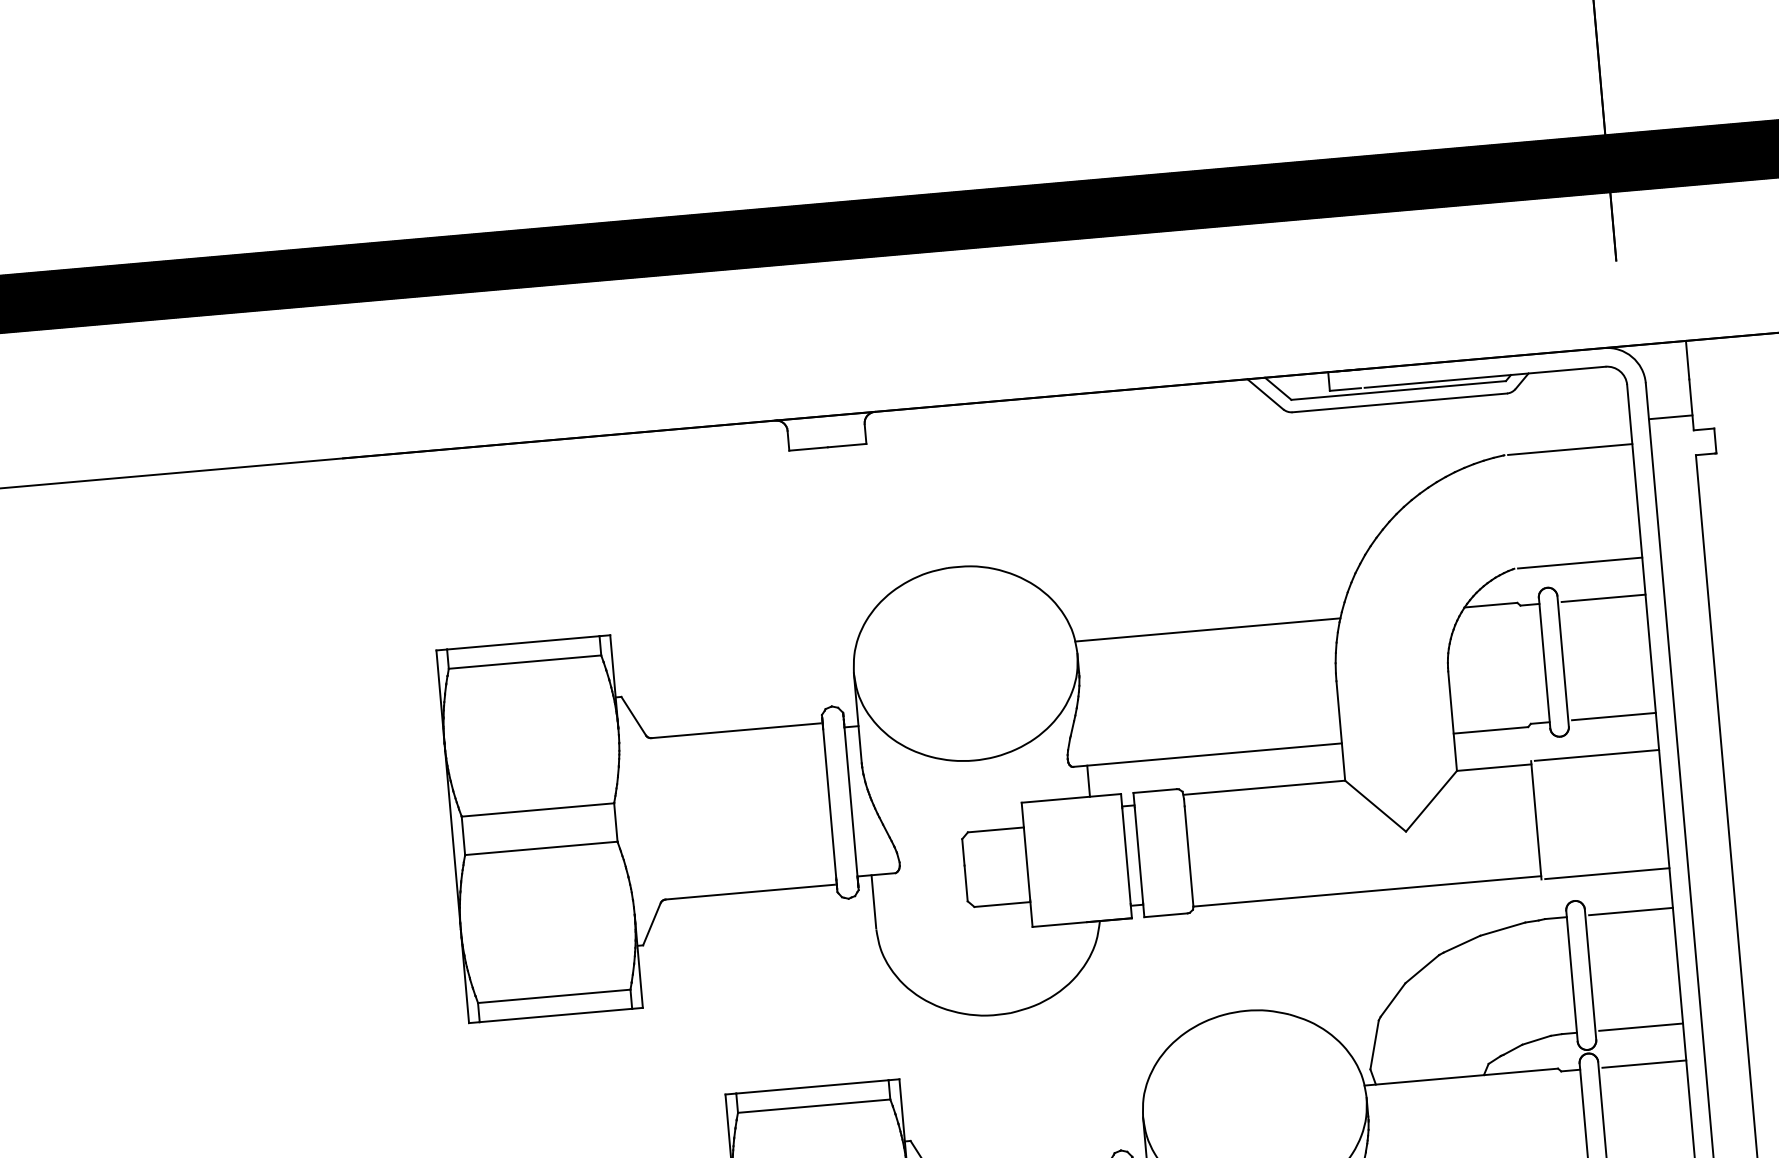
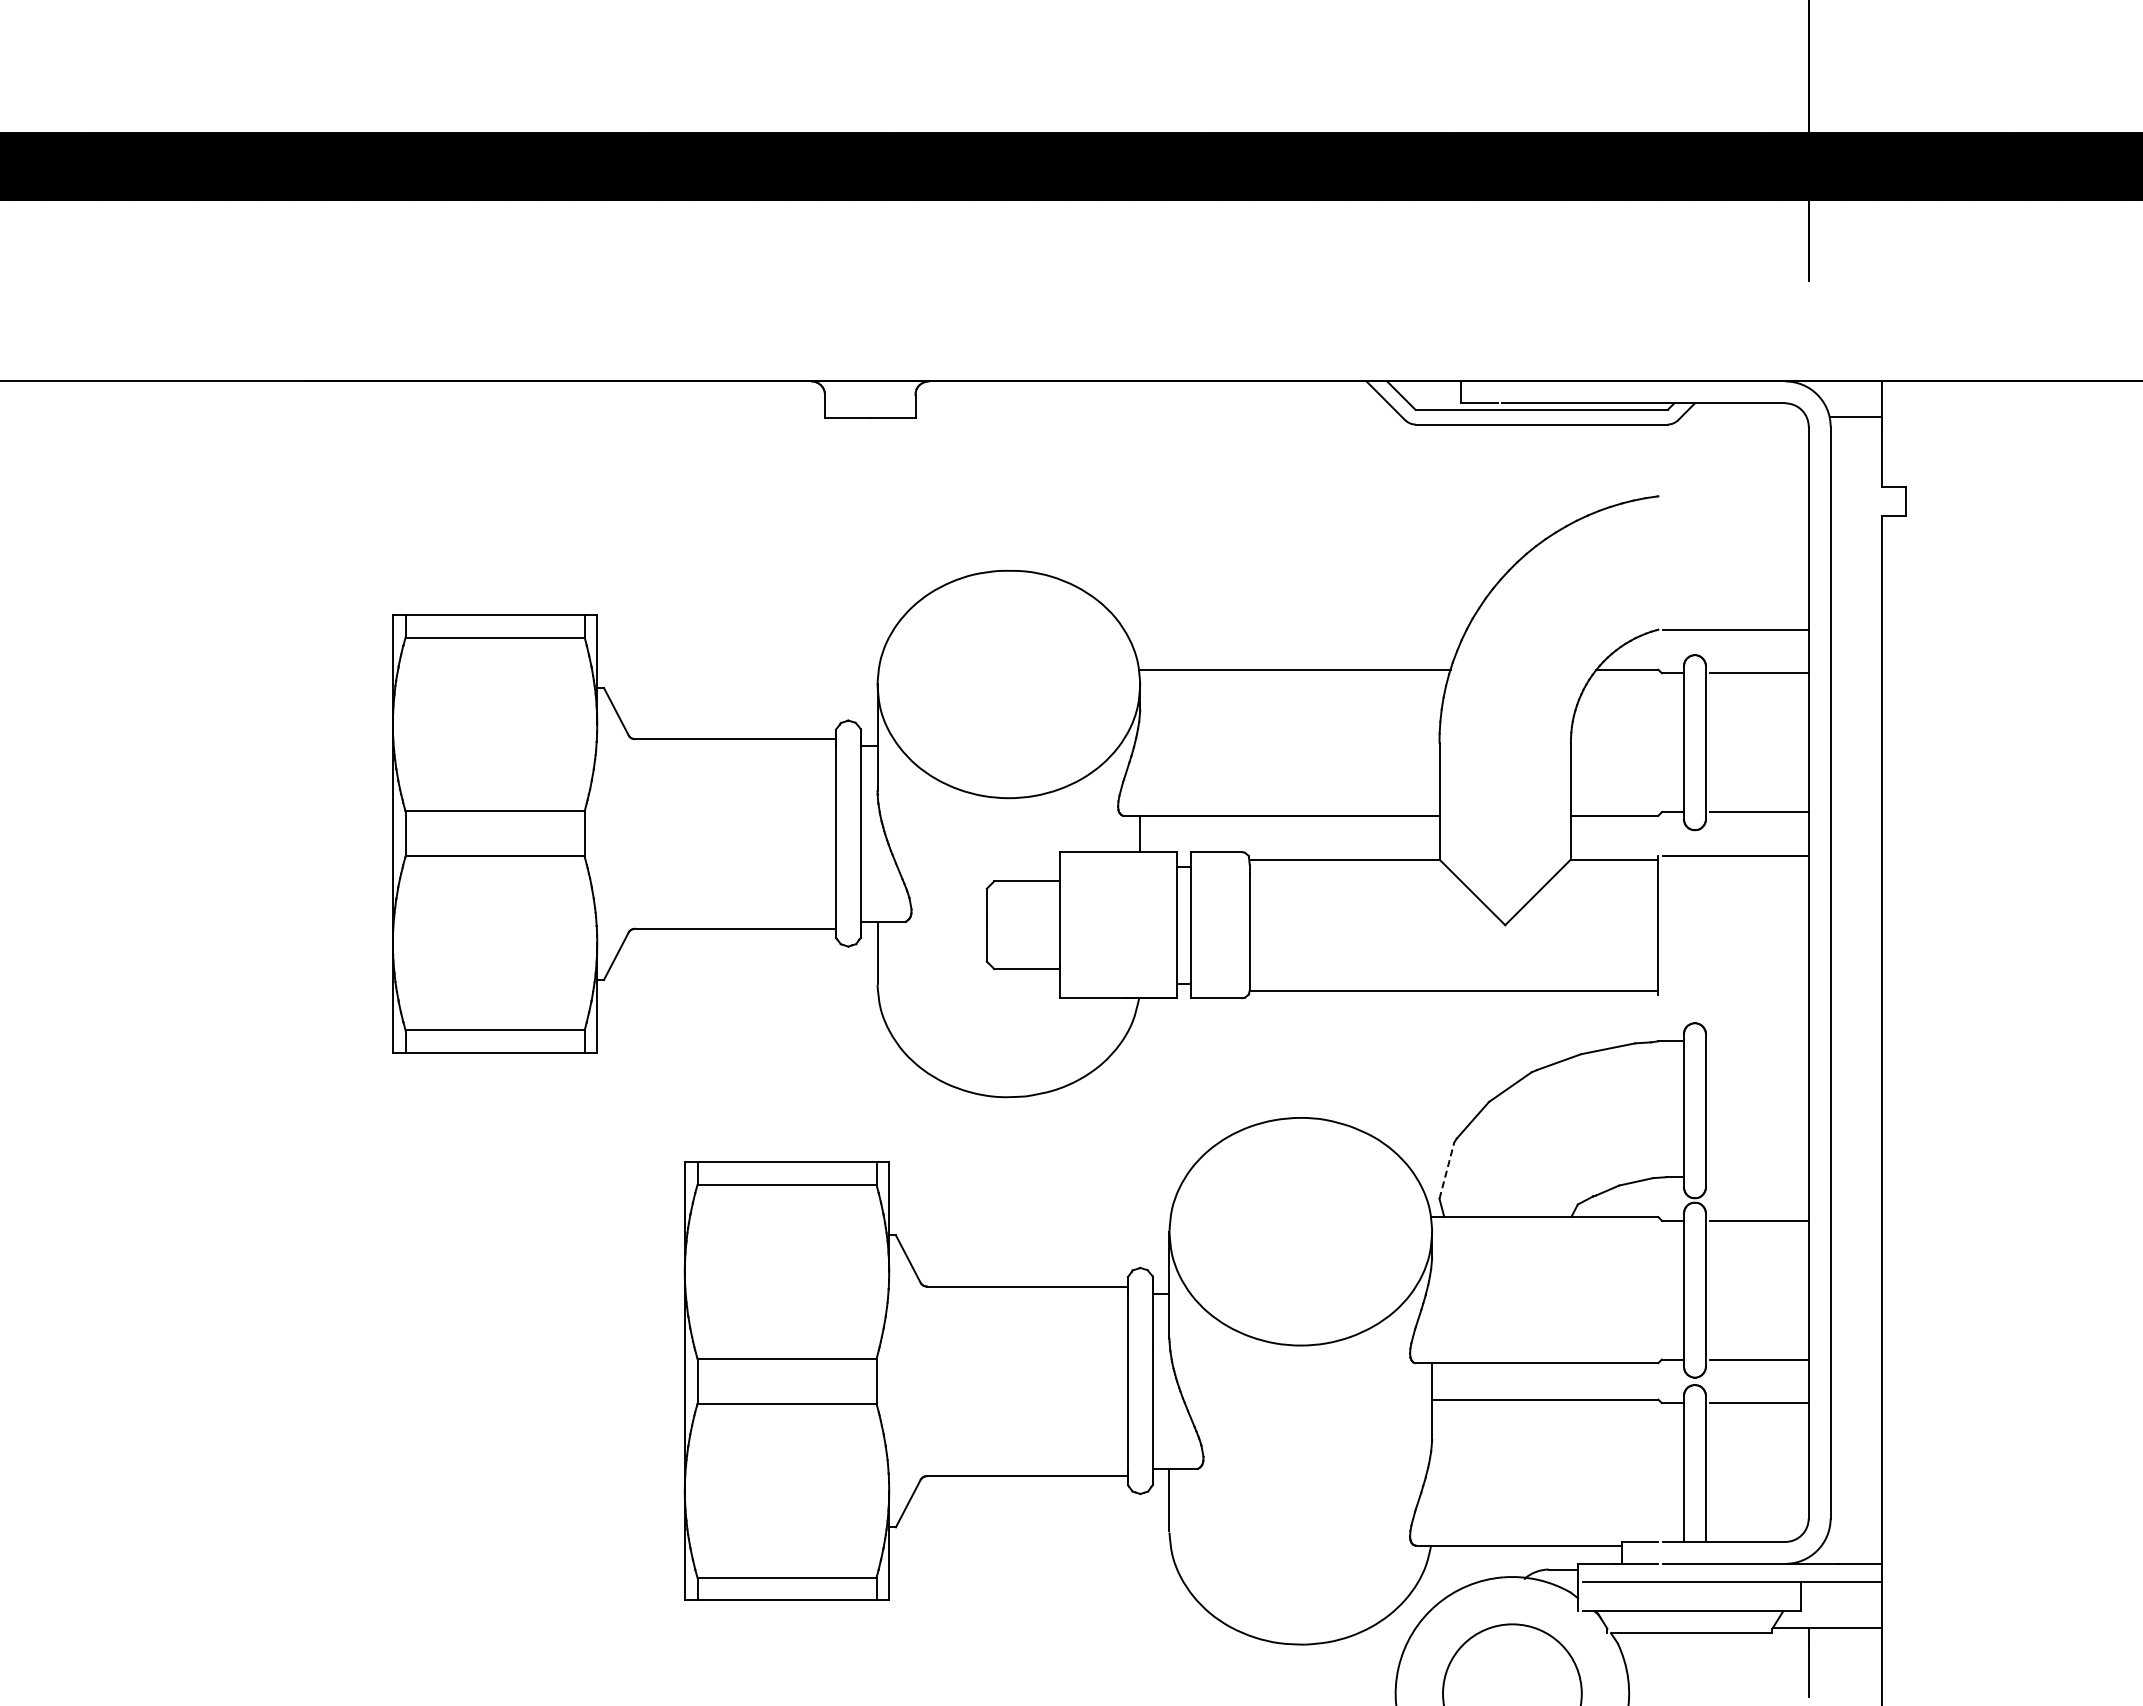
line: (1670, 416) -> (1855, 416), moved
line: (1570, 449) -> (1735, 496), removed
line: (1607, 873) -> (1735, 994), removed
line: (1631, 911) -> (1759, 1041), removed
line: (1641, 1027) -> (1759, 1177), removed
line: (1375, 1044) -> (1447, 1170), solid -> dashed

